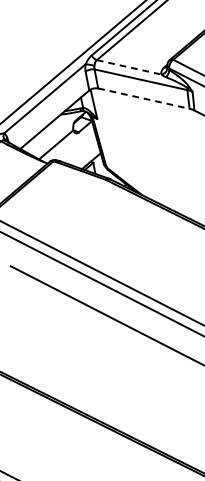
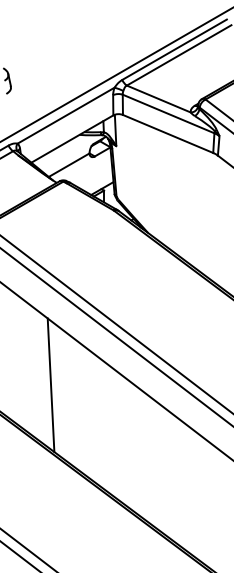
line: (129, 67) -> (158, 99), dashed -> solid
line: (144, 98) -> (168, 133), dashed -> solid
line: (76, 355) -> (50, 385), added

